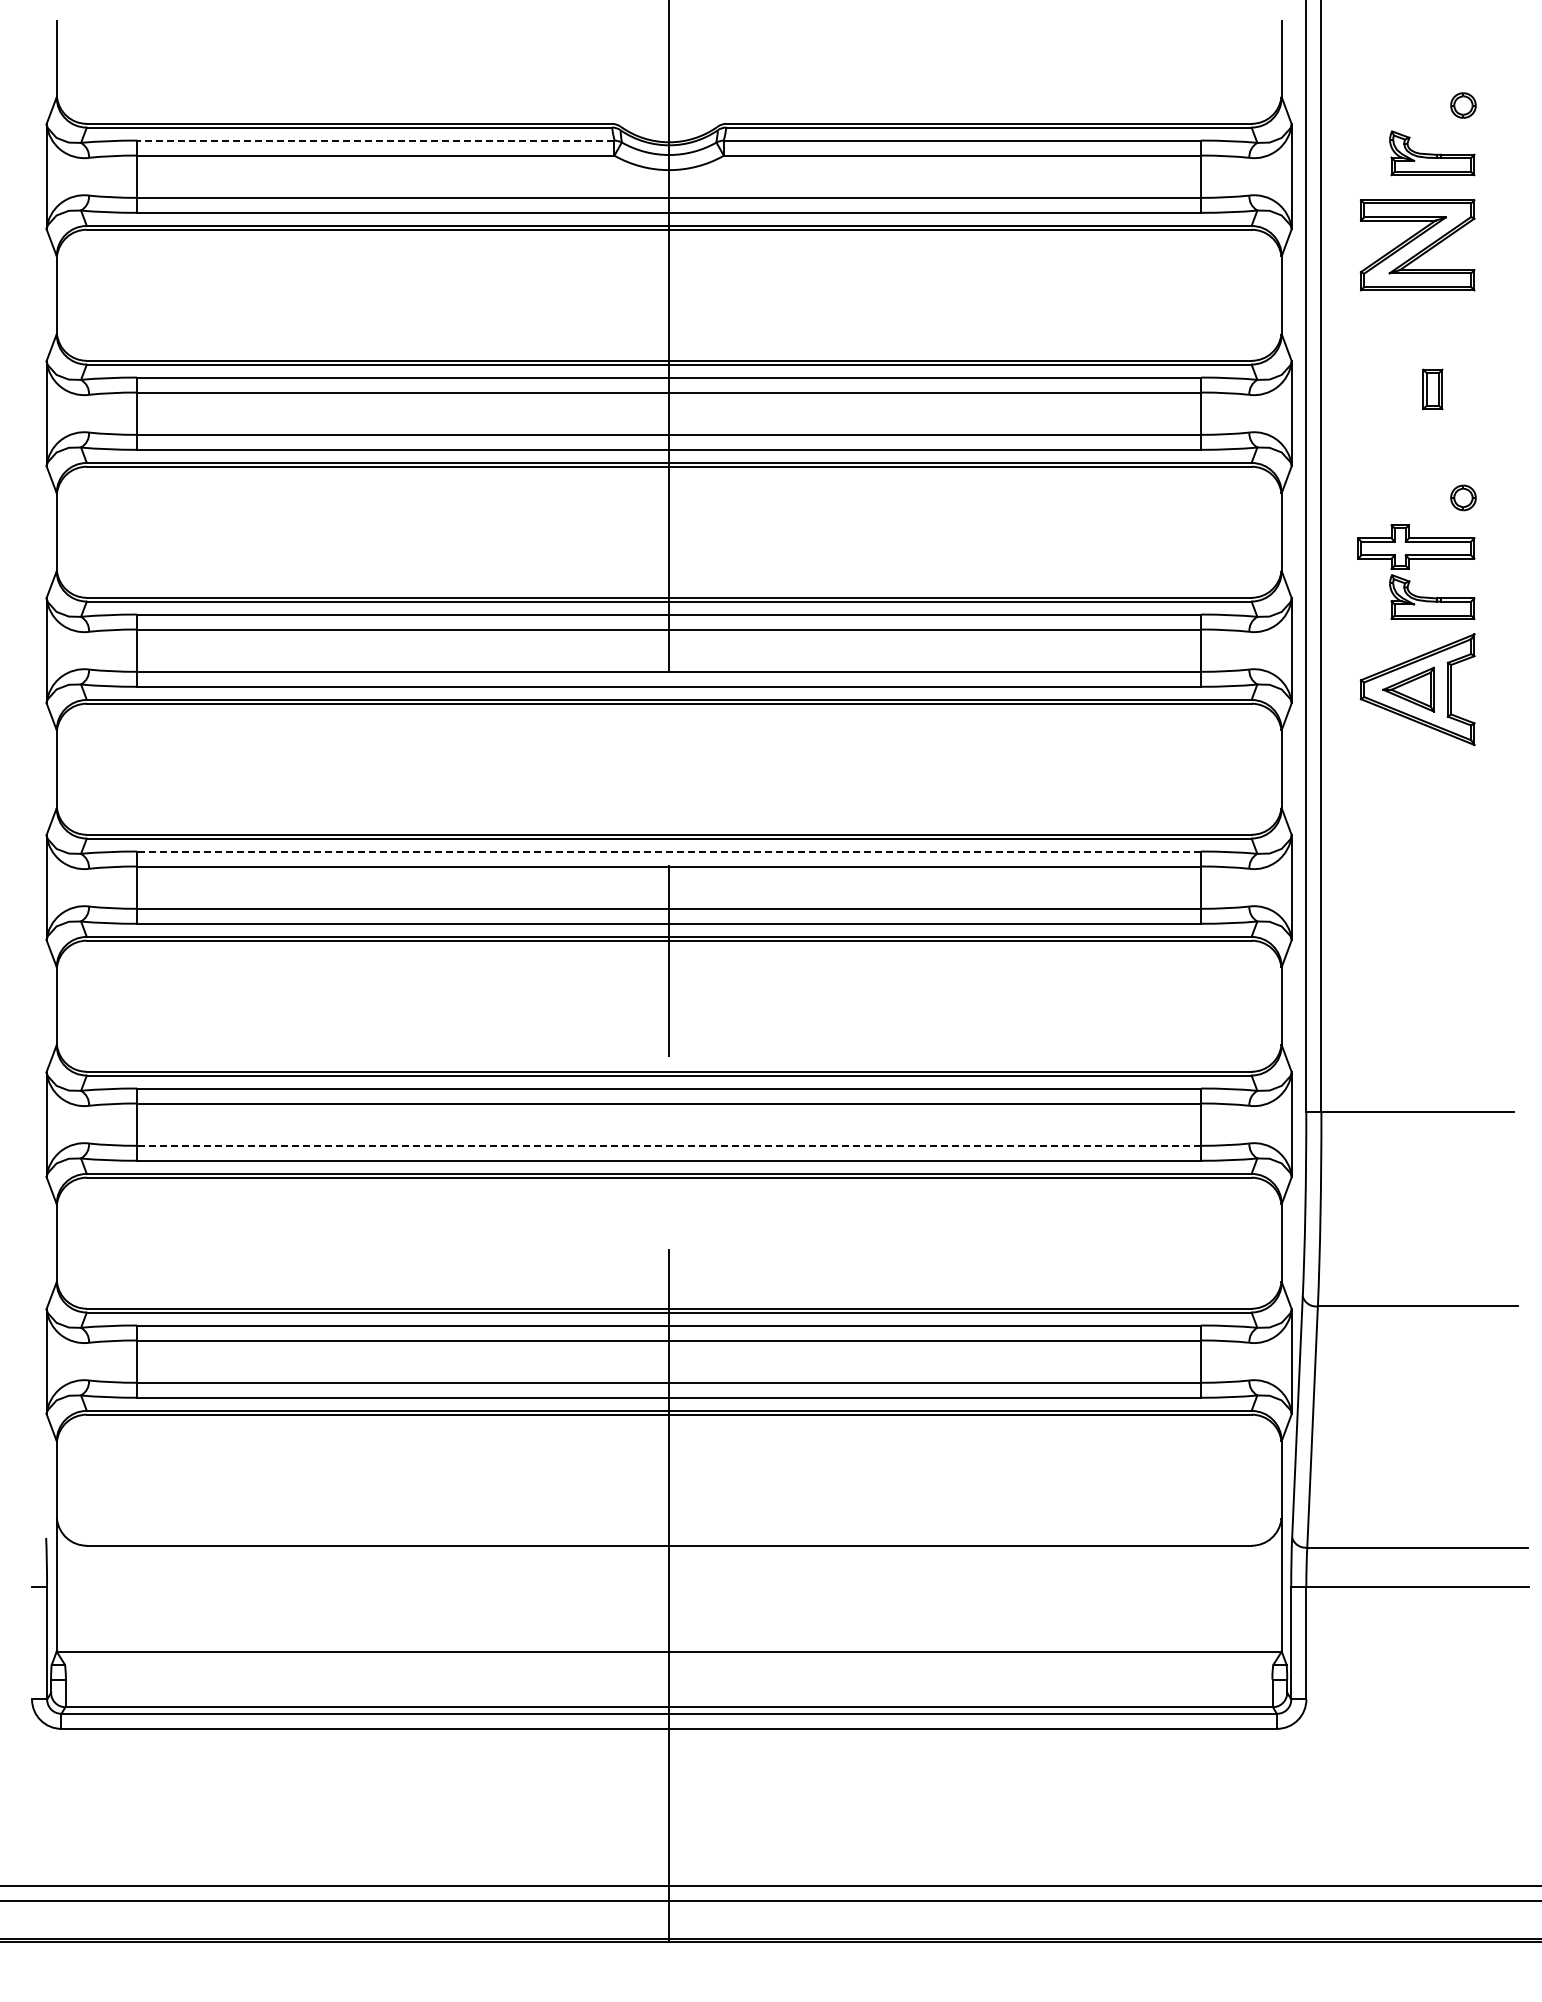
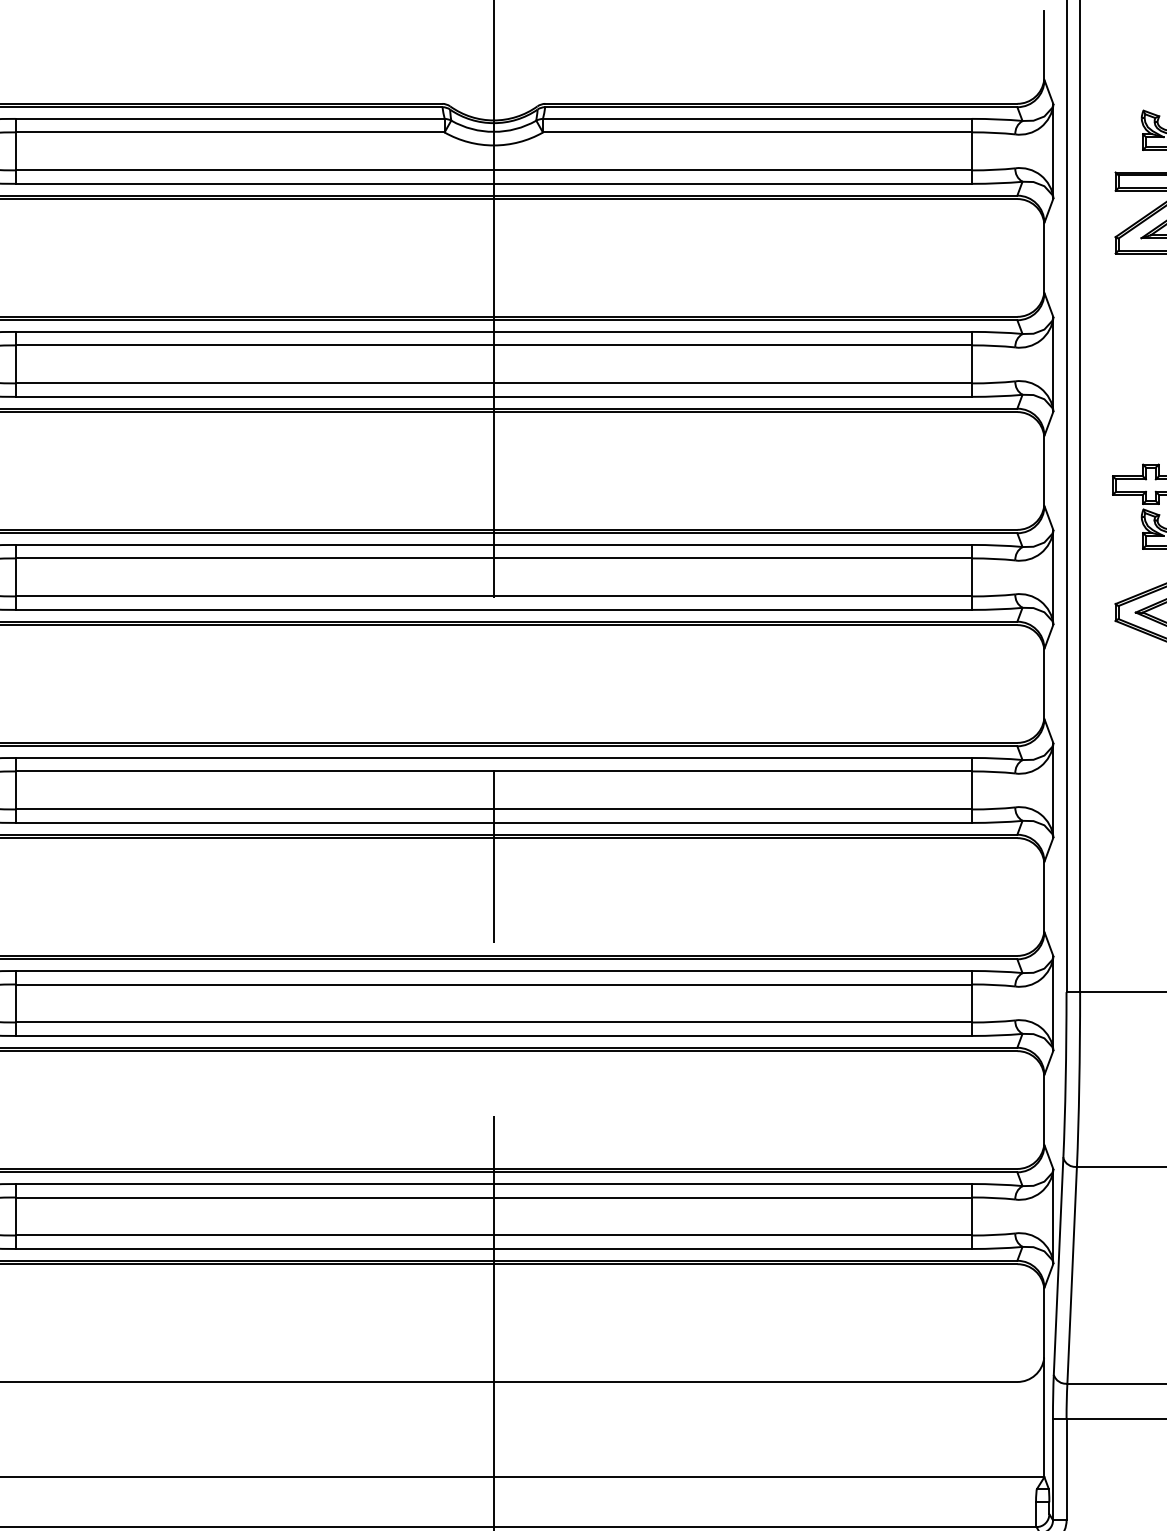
line: (375, 140) -> (229, 118), dashed -> solid
line: (669, 851) -> (494, 757), dashed -> solid
line: (669, 1145) -> (494, 1022), dashed -> solid

